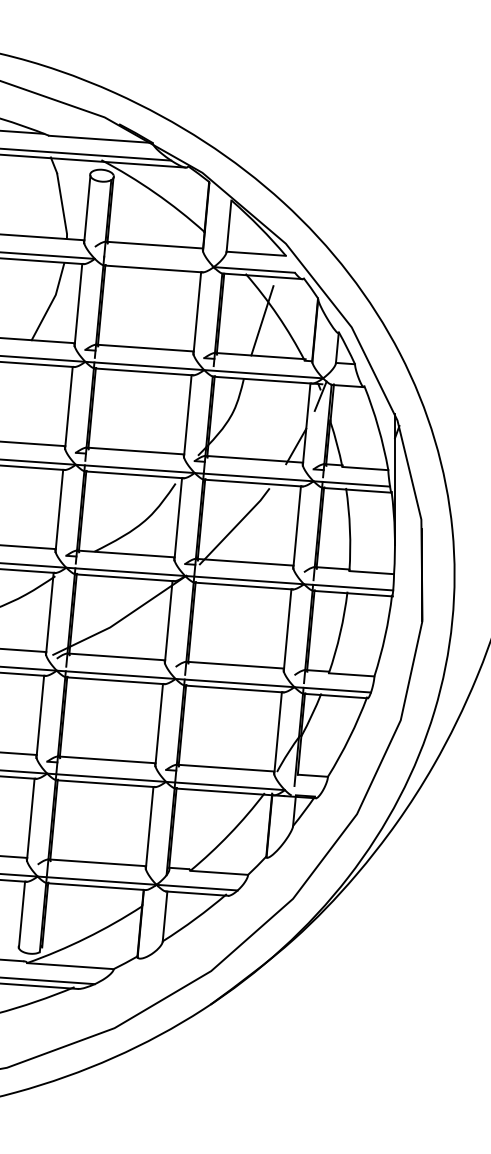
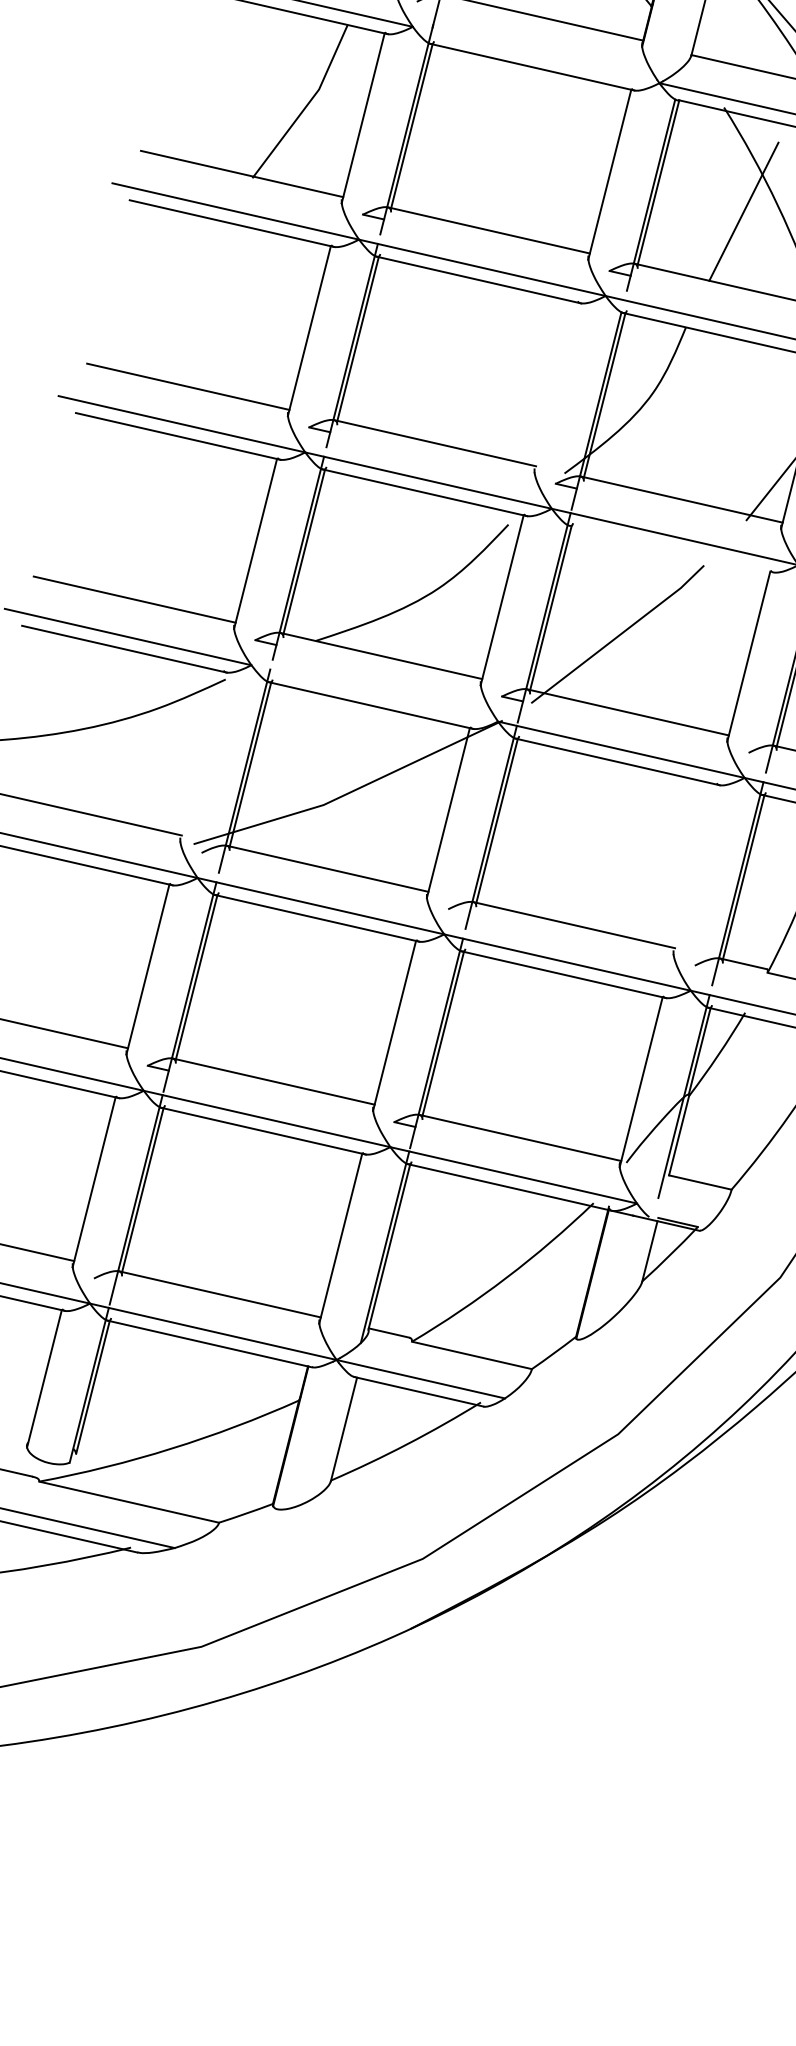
line: (187, 416) -> (555, 387), removed
line: (252, 482) -> (669, 547), removed
line: (125, 571) -> (374, 692), removed
line: (49, 613) -> (201, 755), removed
line: (287, 630) -> (694, 869), removed

